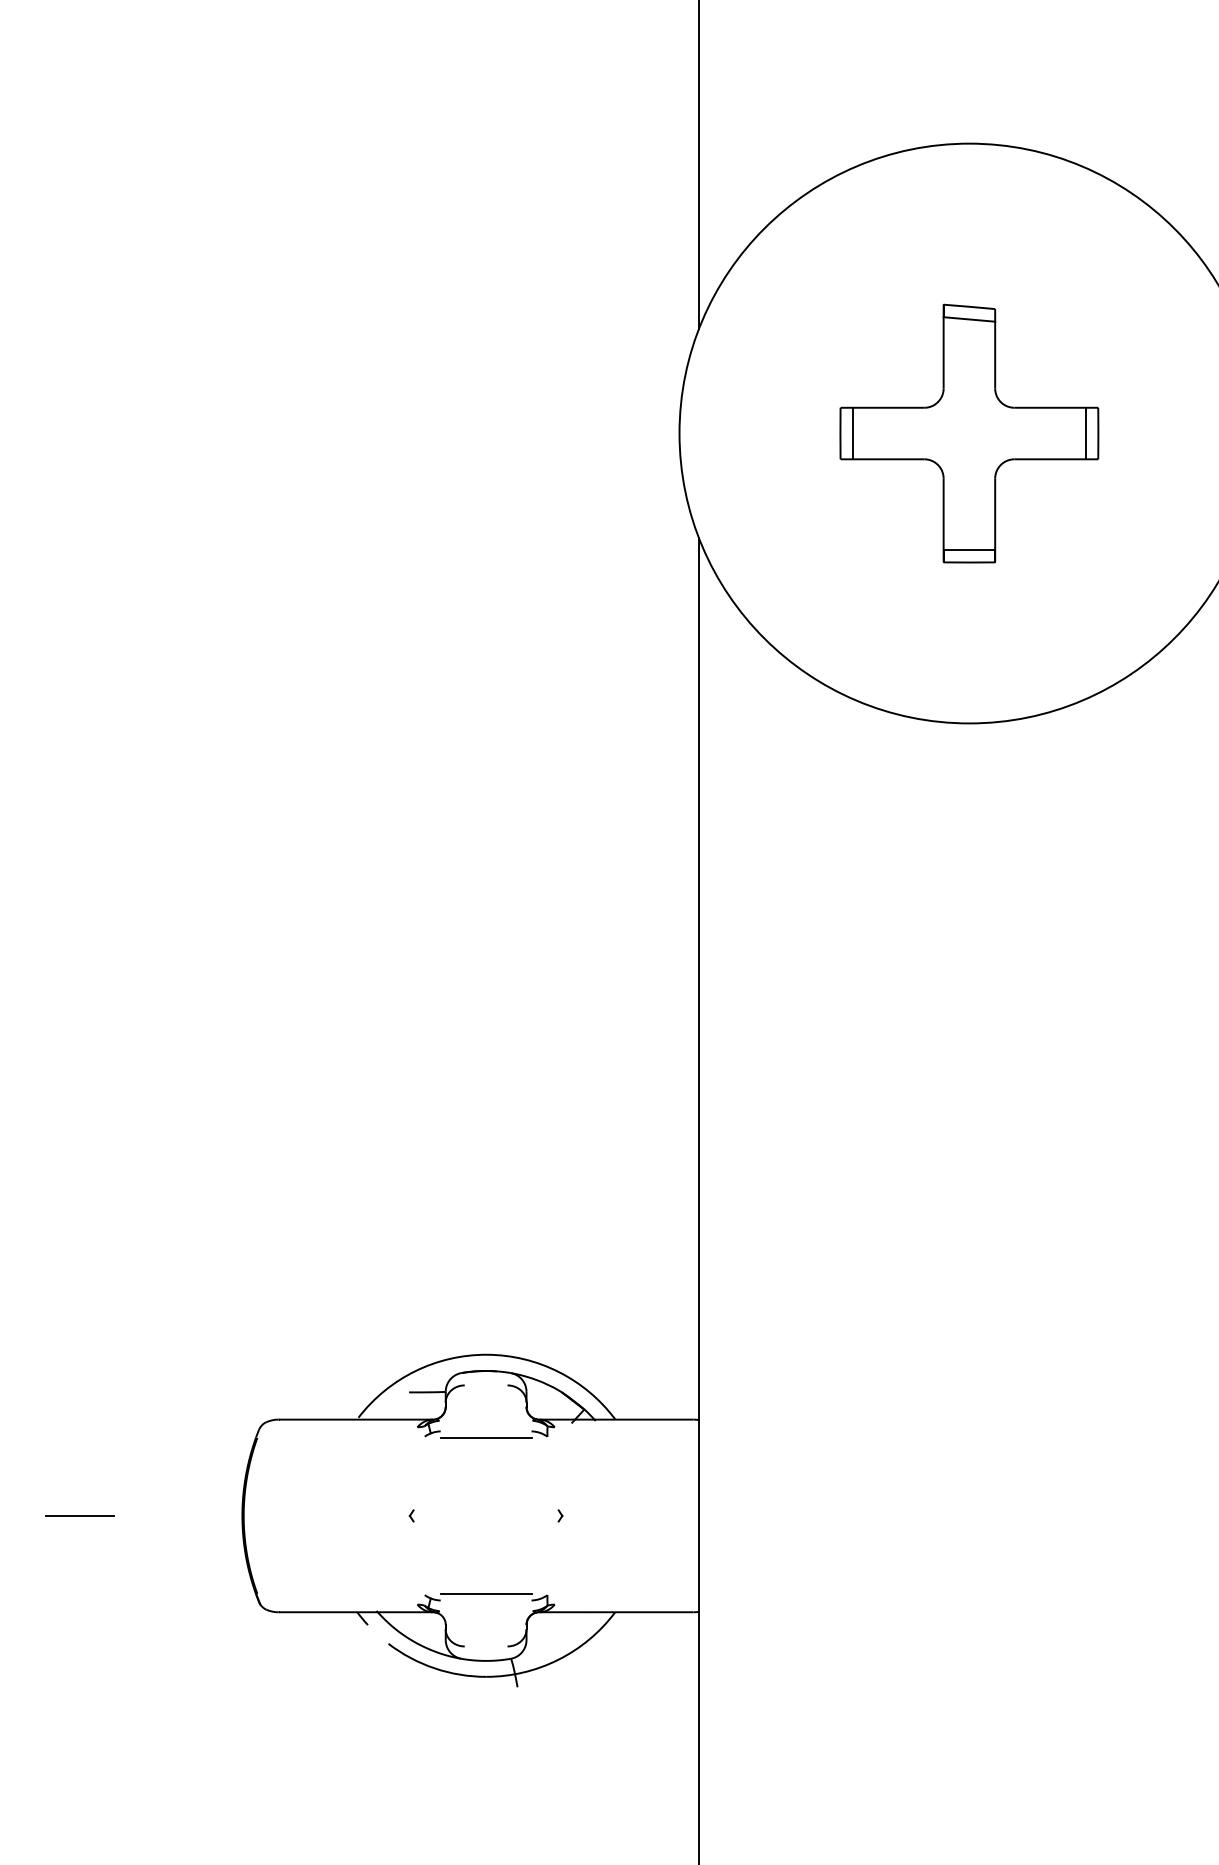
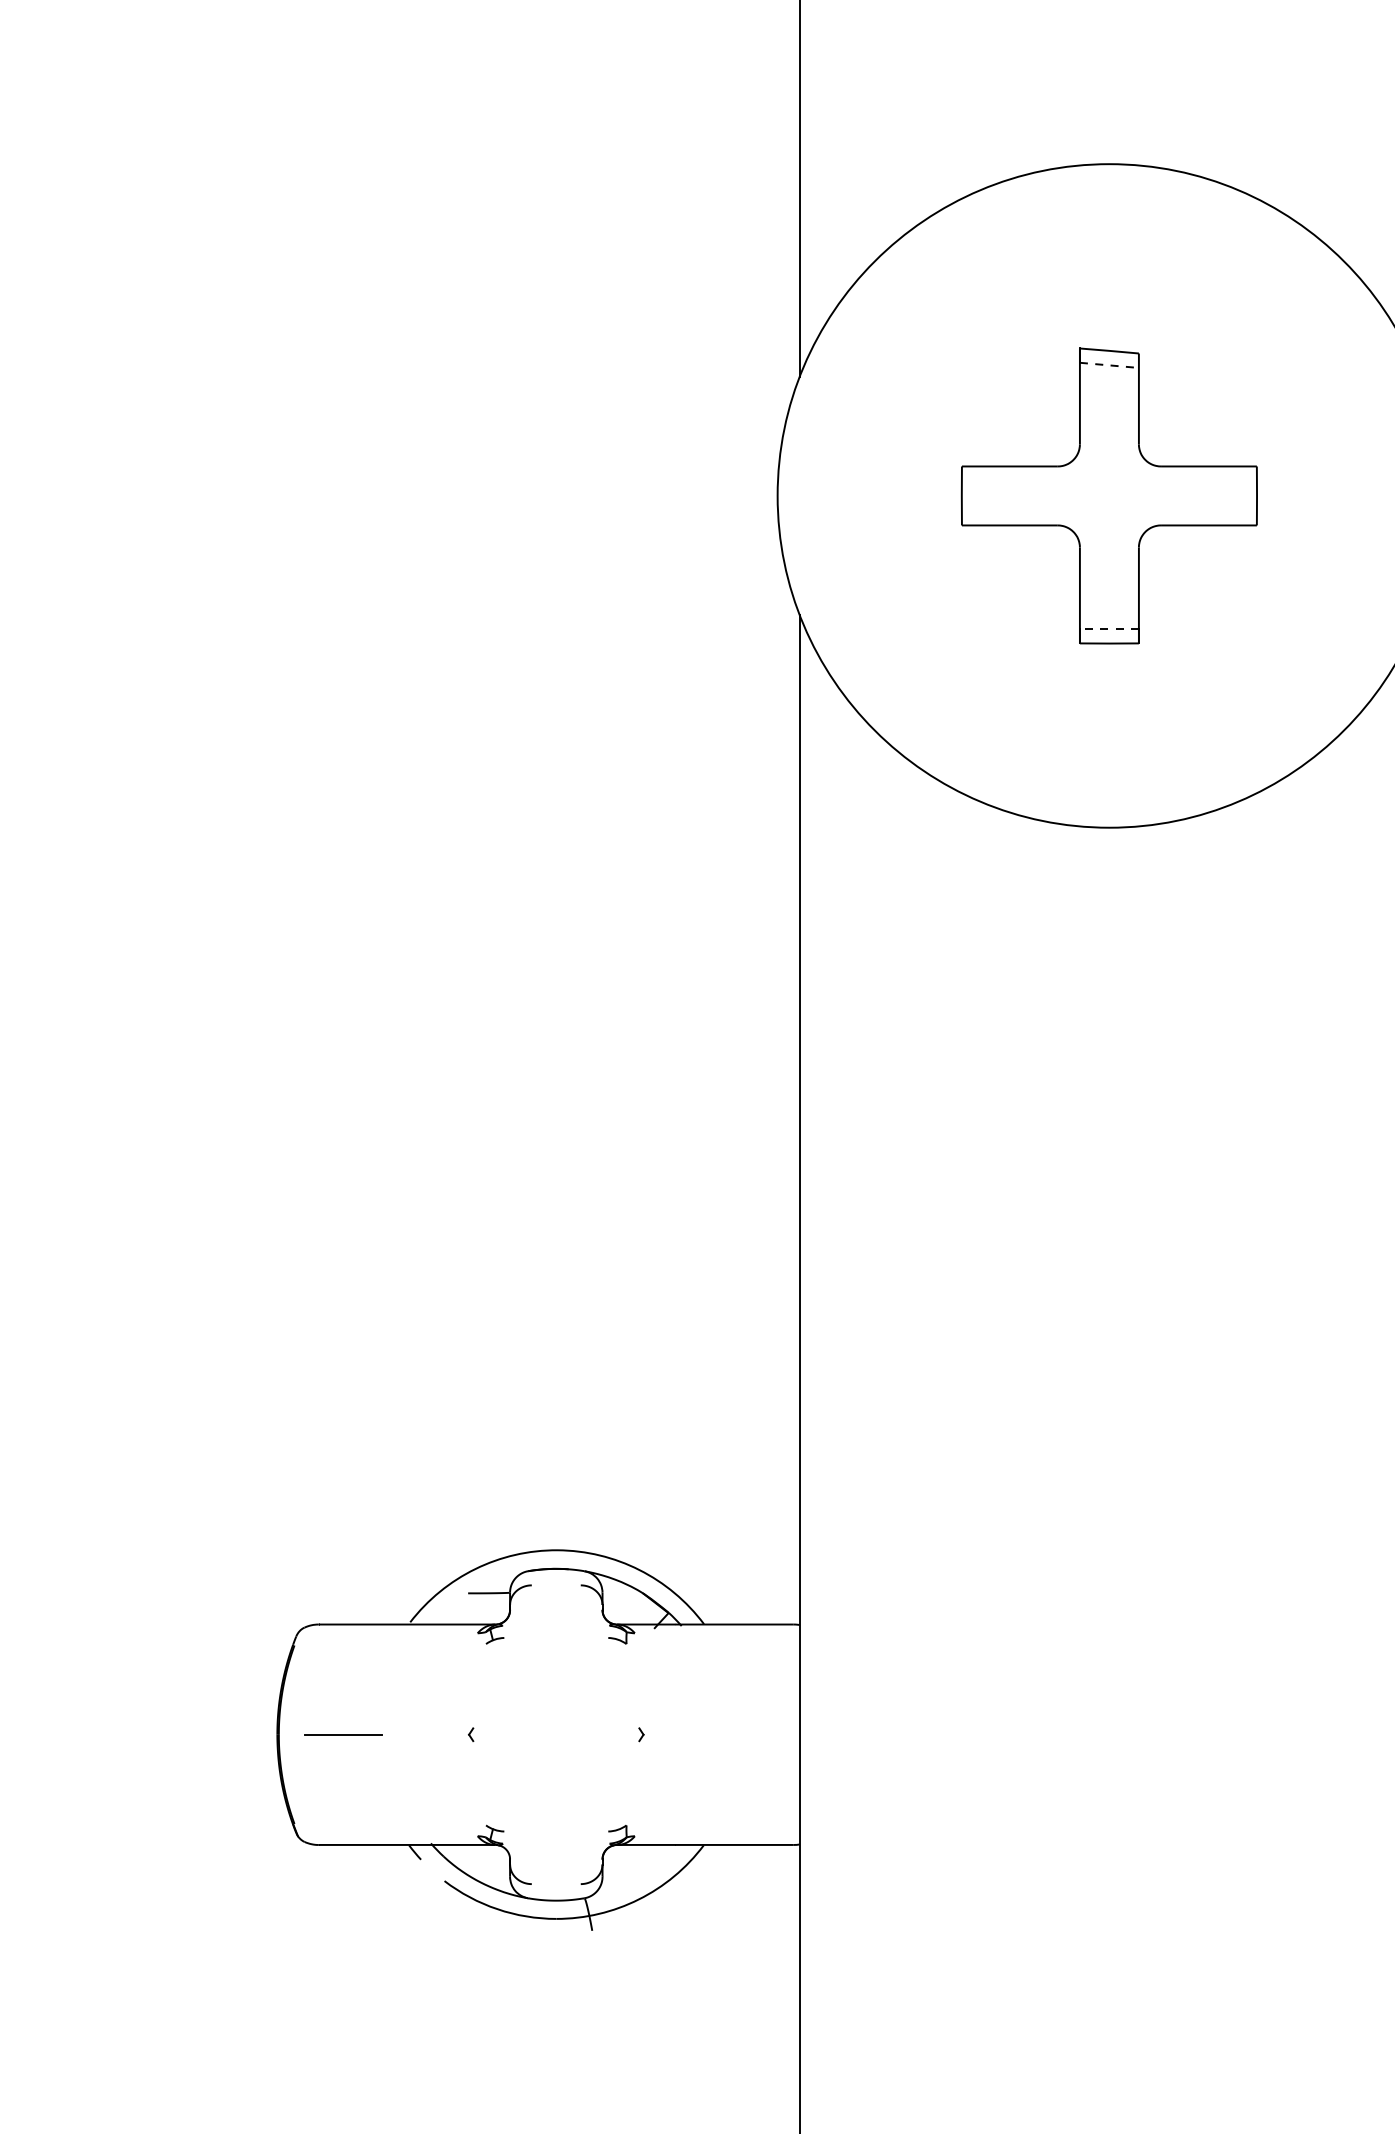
line: (969, 319) -> (1109, 365), solid -> dashed
line: (853, 433) -> (976, 495), removed
line: (1085, 433) -> (1242, 495), removed
line: (969, 549) -> (1109, 628), solid -> dashed
line: (485, 1438) -> (555, 1646), removed
line: (79, 1515) -> (342, 1734), moved
line: (485, 1593) -> (555, 1823), removed

